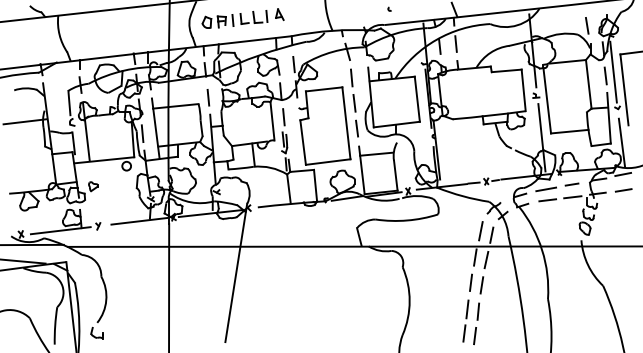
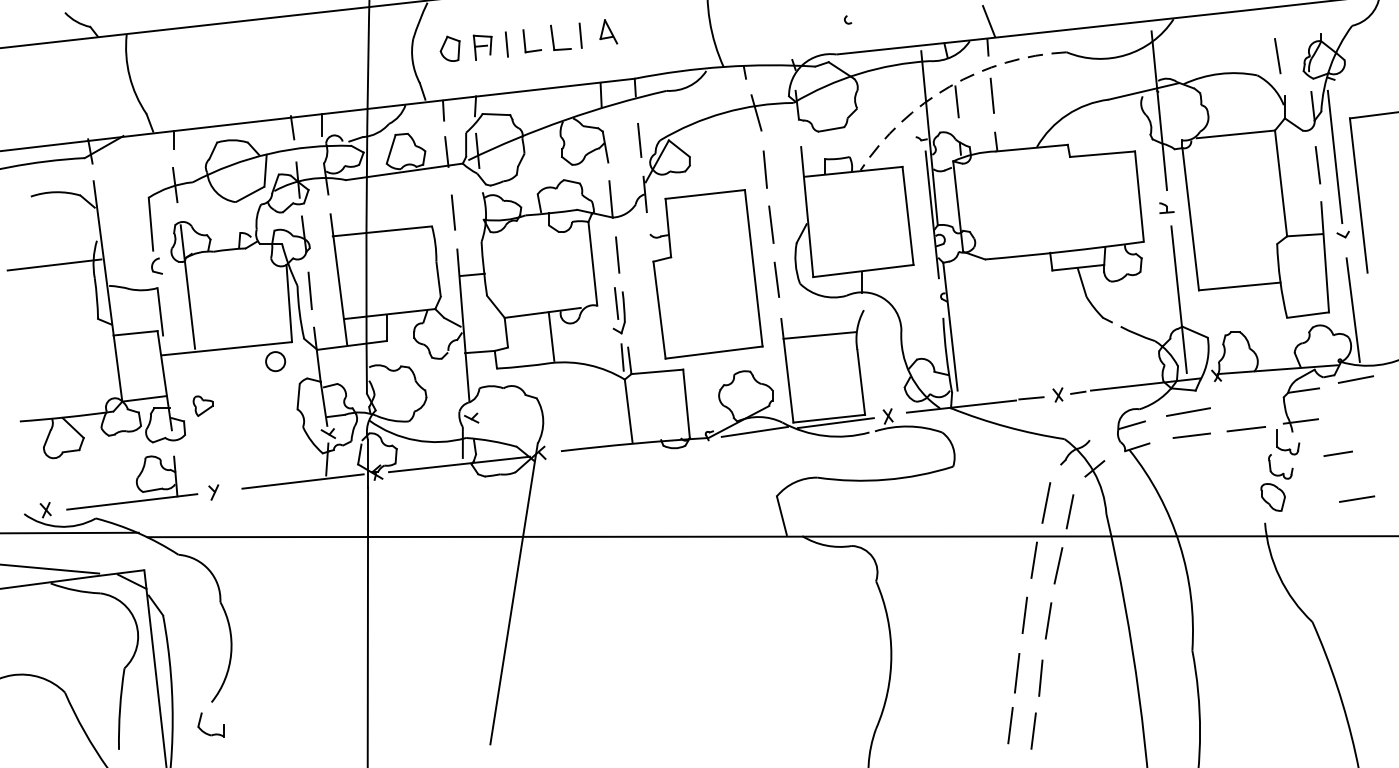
arc: (436, 39) -> (949, 85), solid -> dashed
line: (571, 184) -> (1337, 453), moved
line: (623, 190) -> (1356, 499), moved

